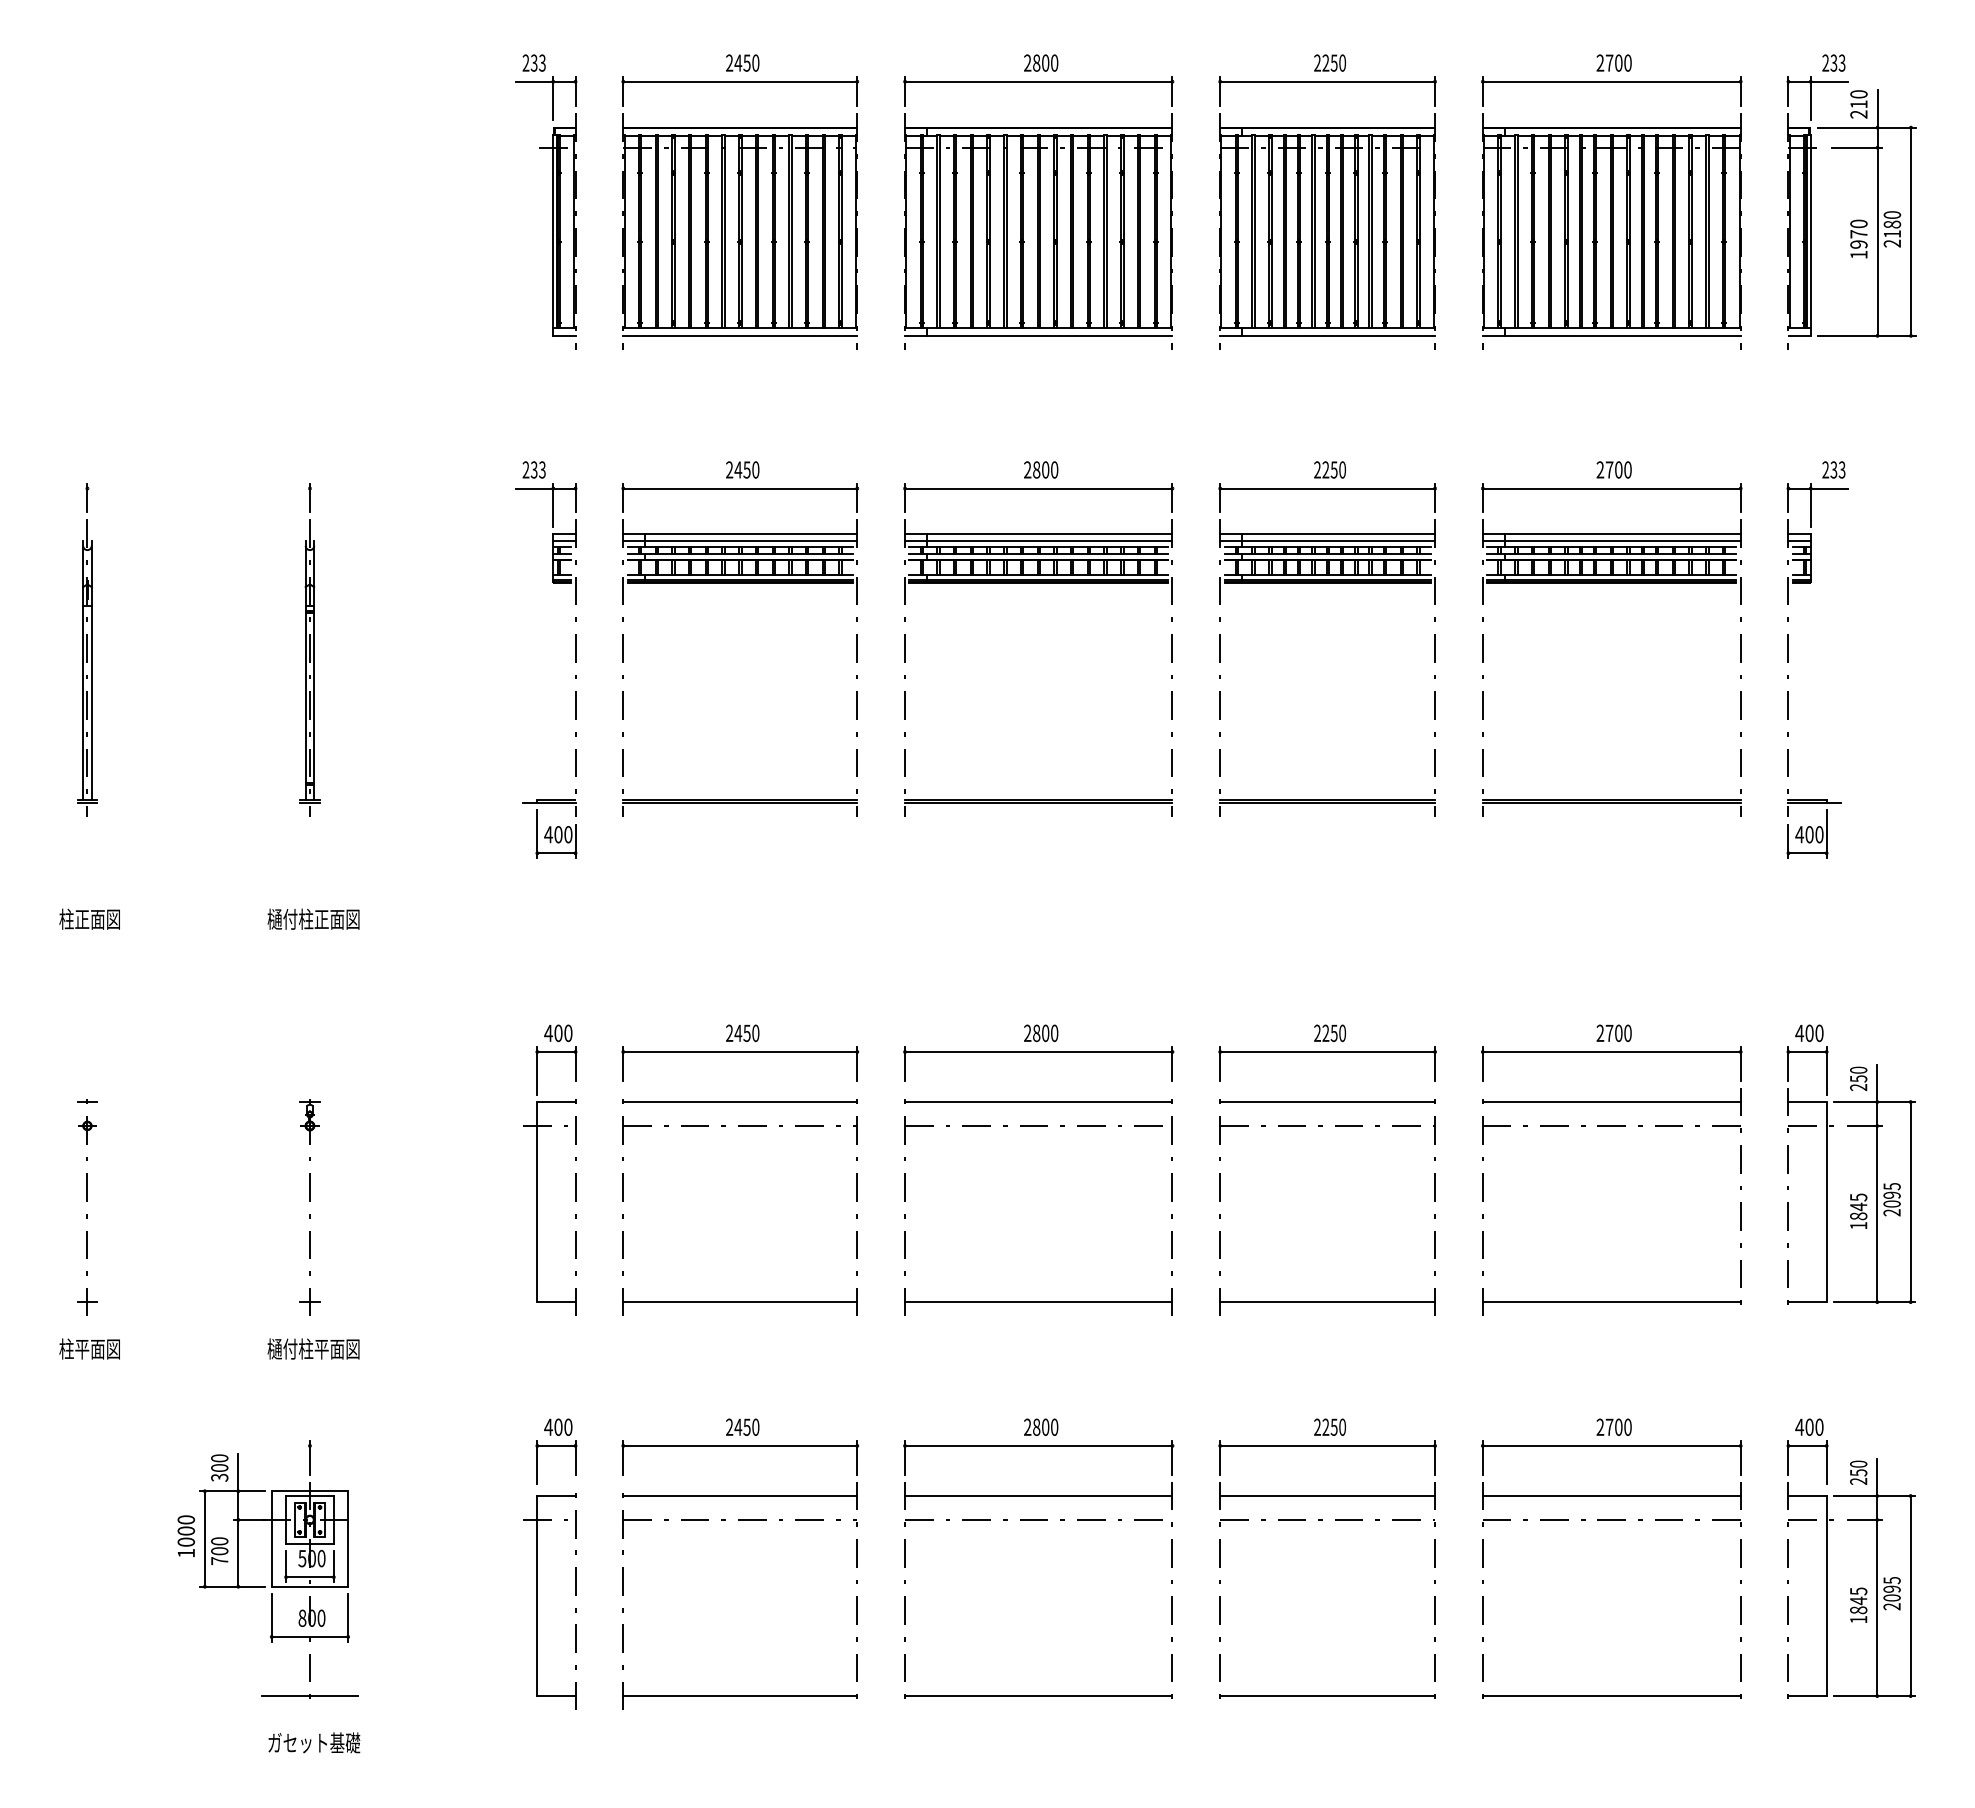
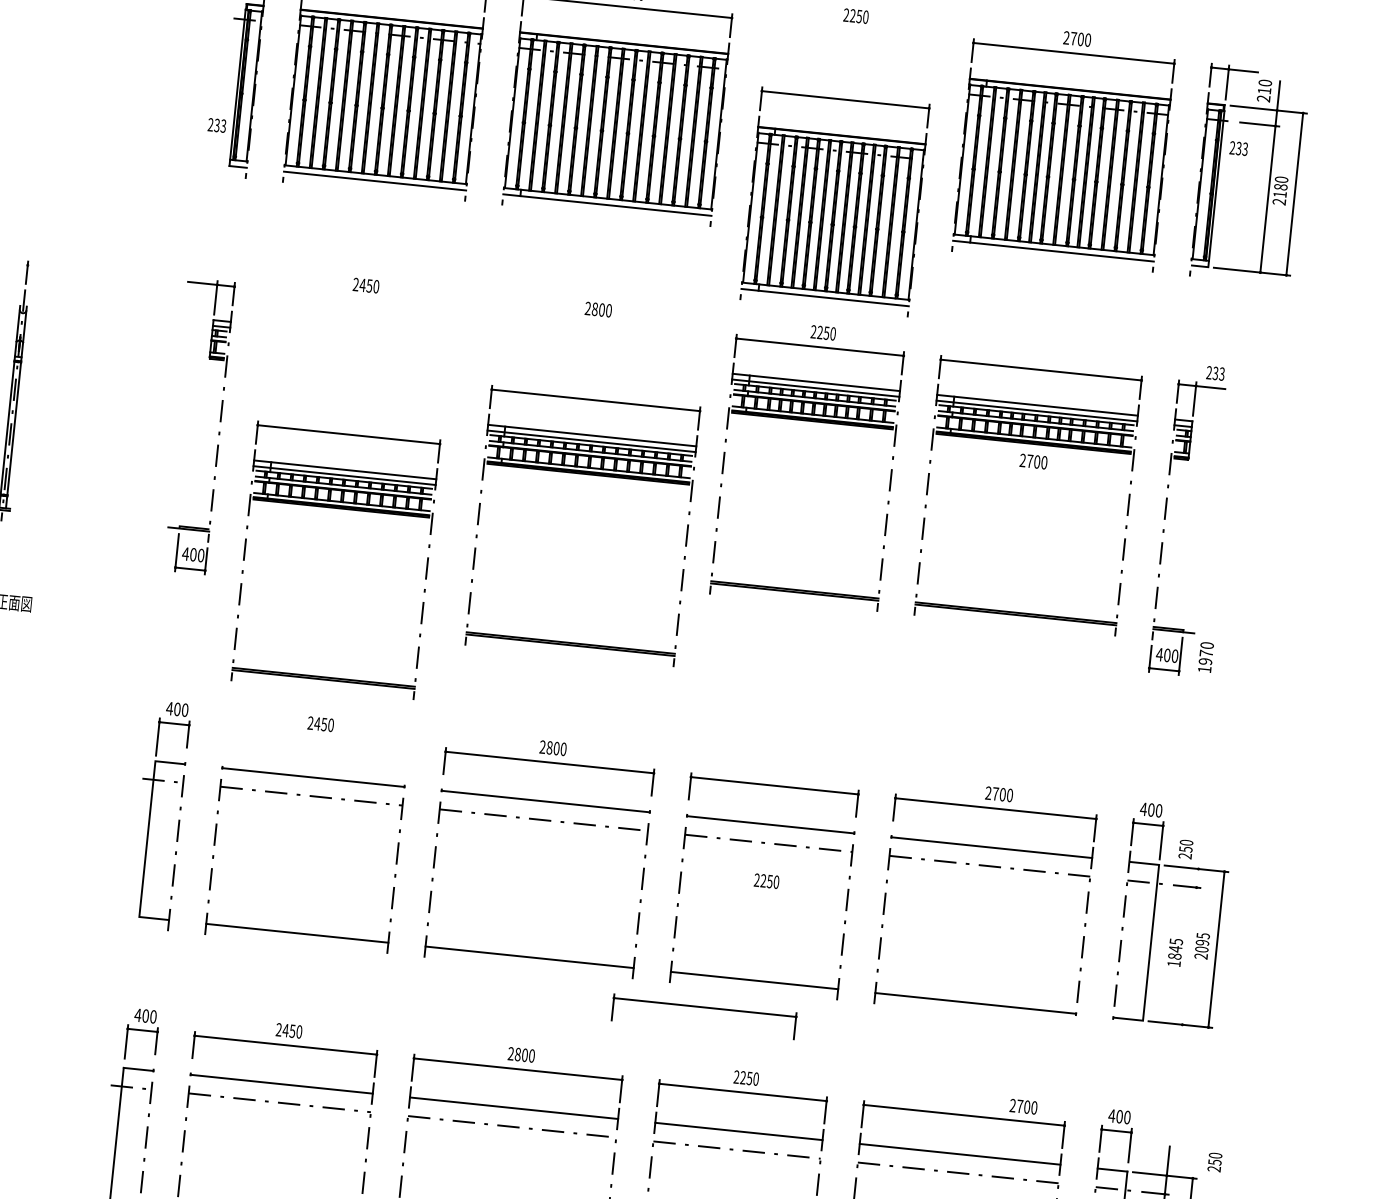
text: (1833, 62) -> (1238, 148), moved
part: (1327, 212) -> (834, 201), moved
text: (1858, 238) -> (1205, 656), moved
text: (533, 469) -> (216, 125), moved
text: (1613, 469) -> (1033, 461), moved
part: (740, 583) -> (341, 508), moved
part: (1038, 583) -> (588, 474), moved
text: (1329, 1033) -> (766, 881), moved
part: (740, 1052) -> (705, 1007), moved
line: (1877, 1183) -> (1192, 932), removed
text: (1613, 1426) -> (1023, 1106), moved
text: (1858, 1472) -> (1214, 1162), moved

